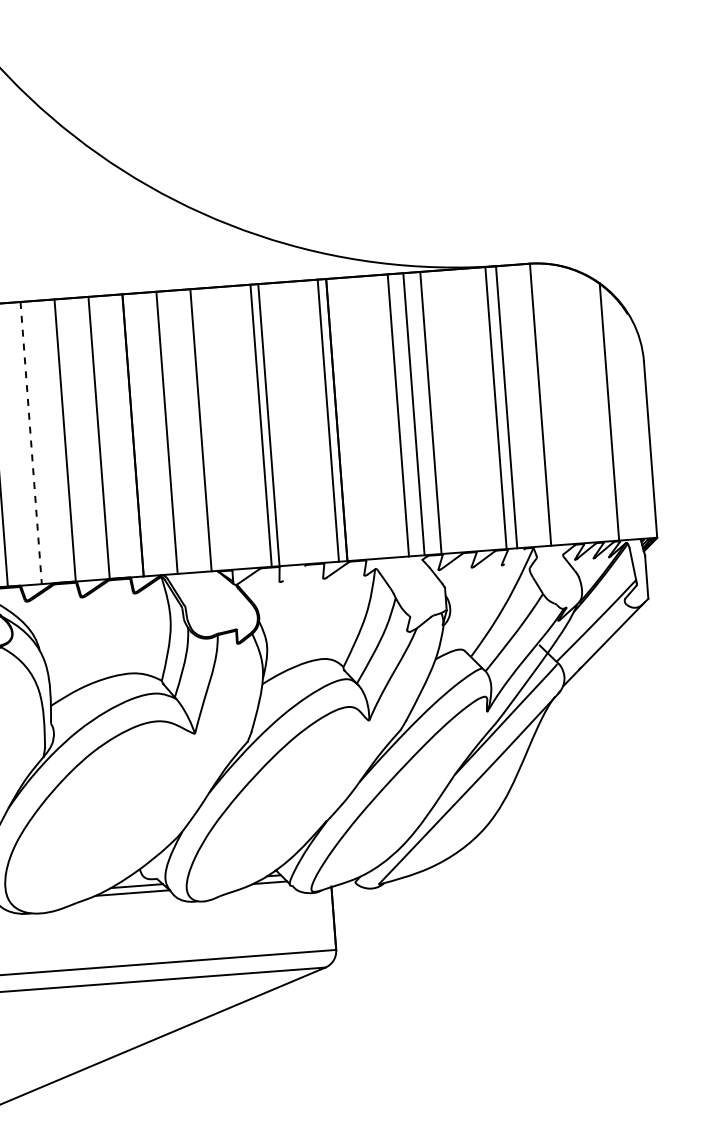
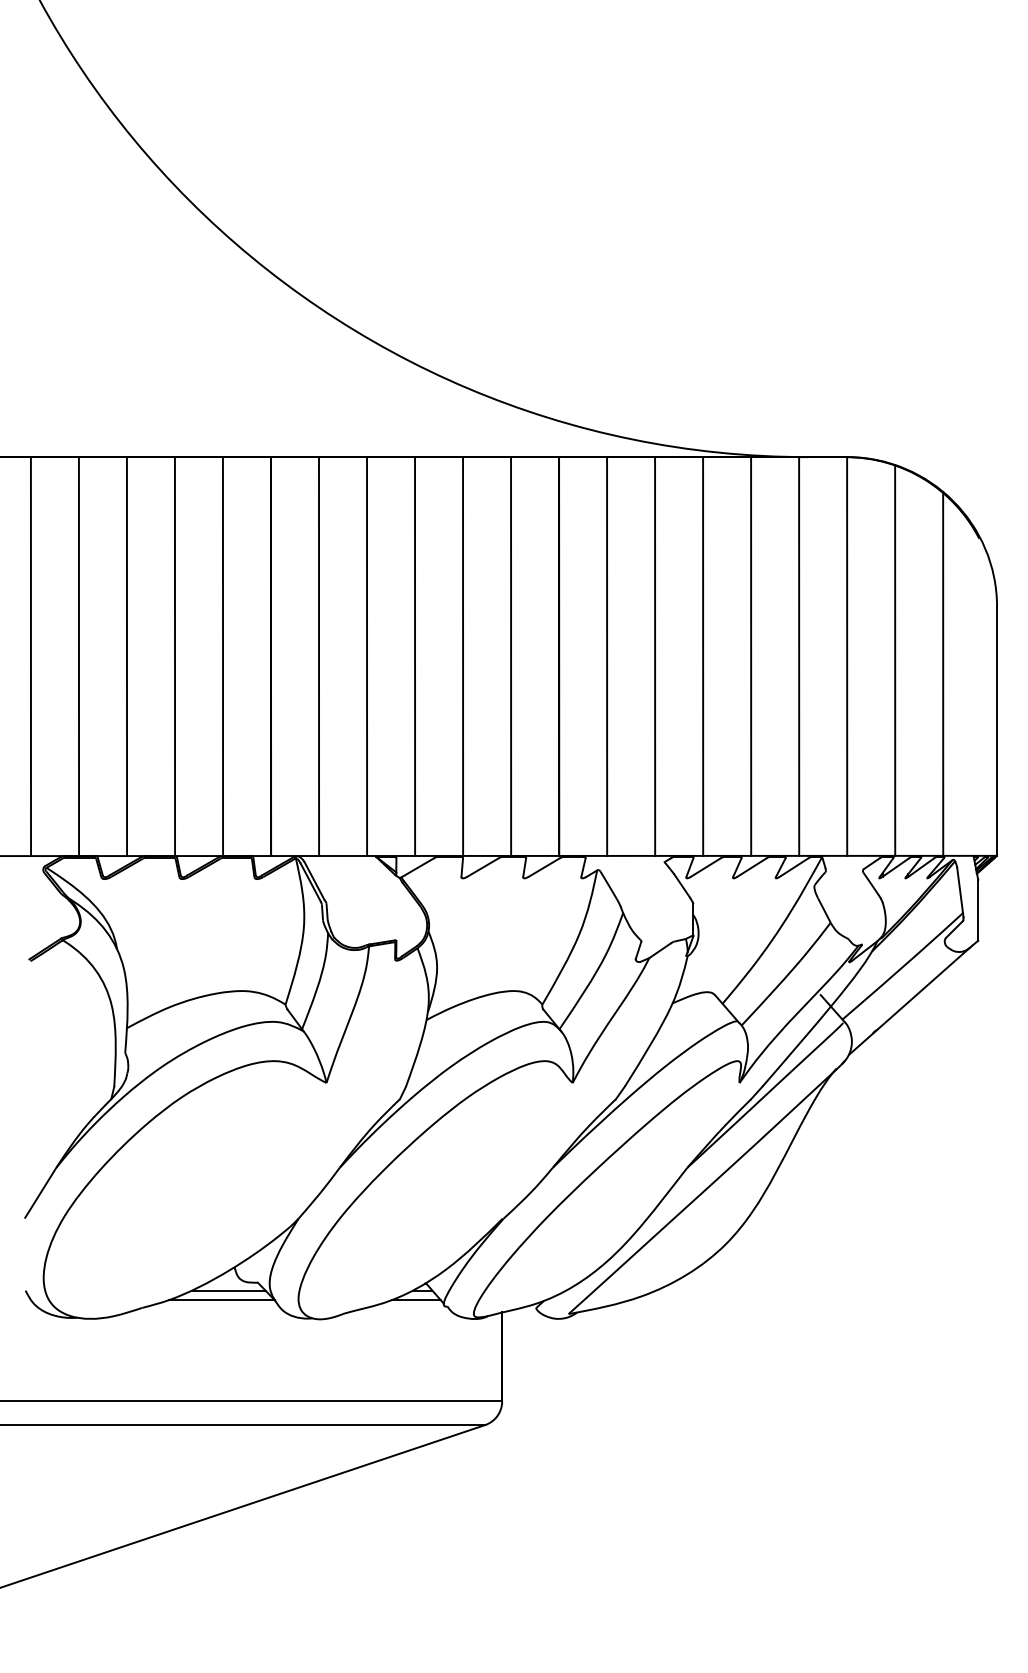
line: (574, 404) -> (895, 660), added
line: (496, 408) -> (751, 656), moved
line: (431, 412) -> (655, 656), moved
line: (414, 414) -> (703, 656), moved
line: (398, 415) -> (607, 656), moved
line: (328, 420) -> (511, 656), moved
line: (261, 425) -> (415, 656), moved
line: (31, 443) -> (127, 657), dashed -> solid
line: (513, 556) -> (793, 867), added
line: (293, 573) -> (482, 867), added

